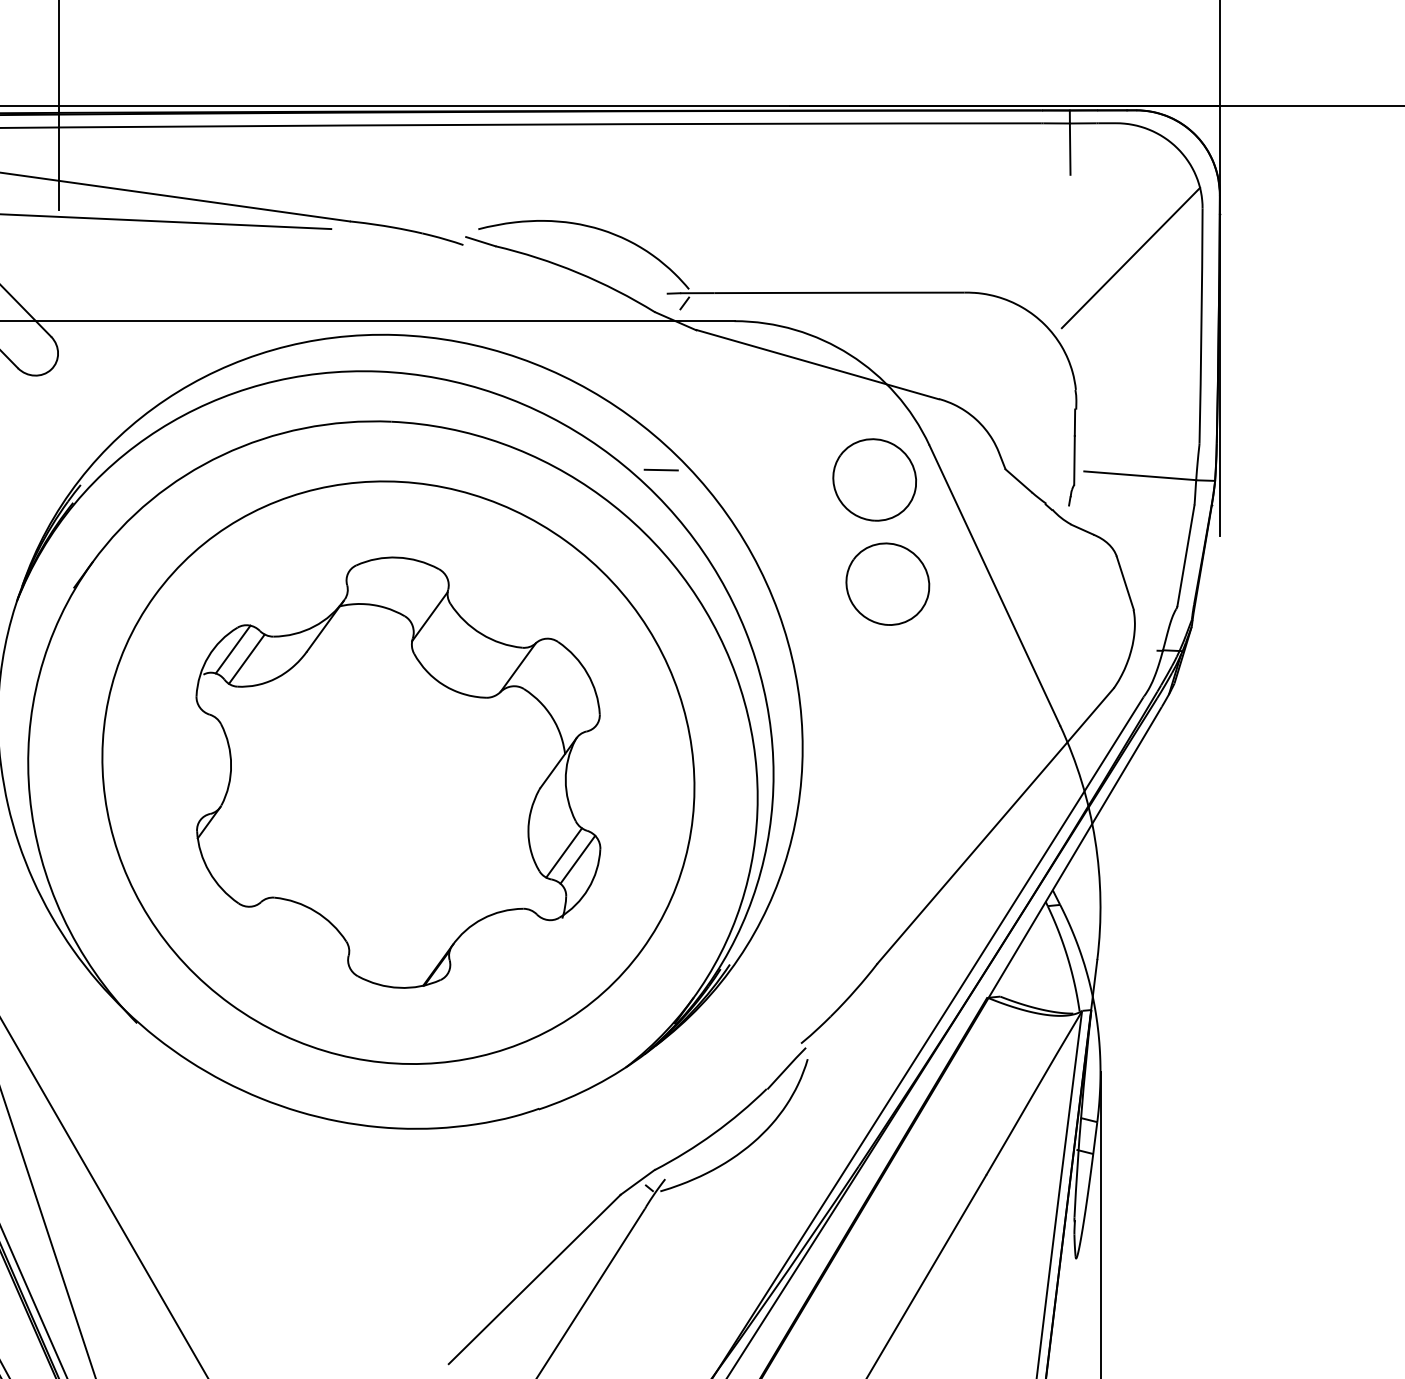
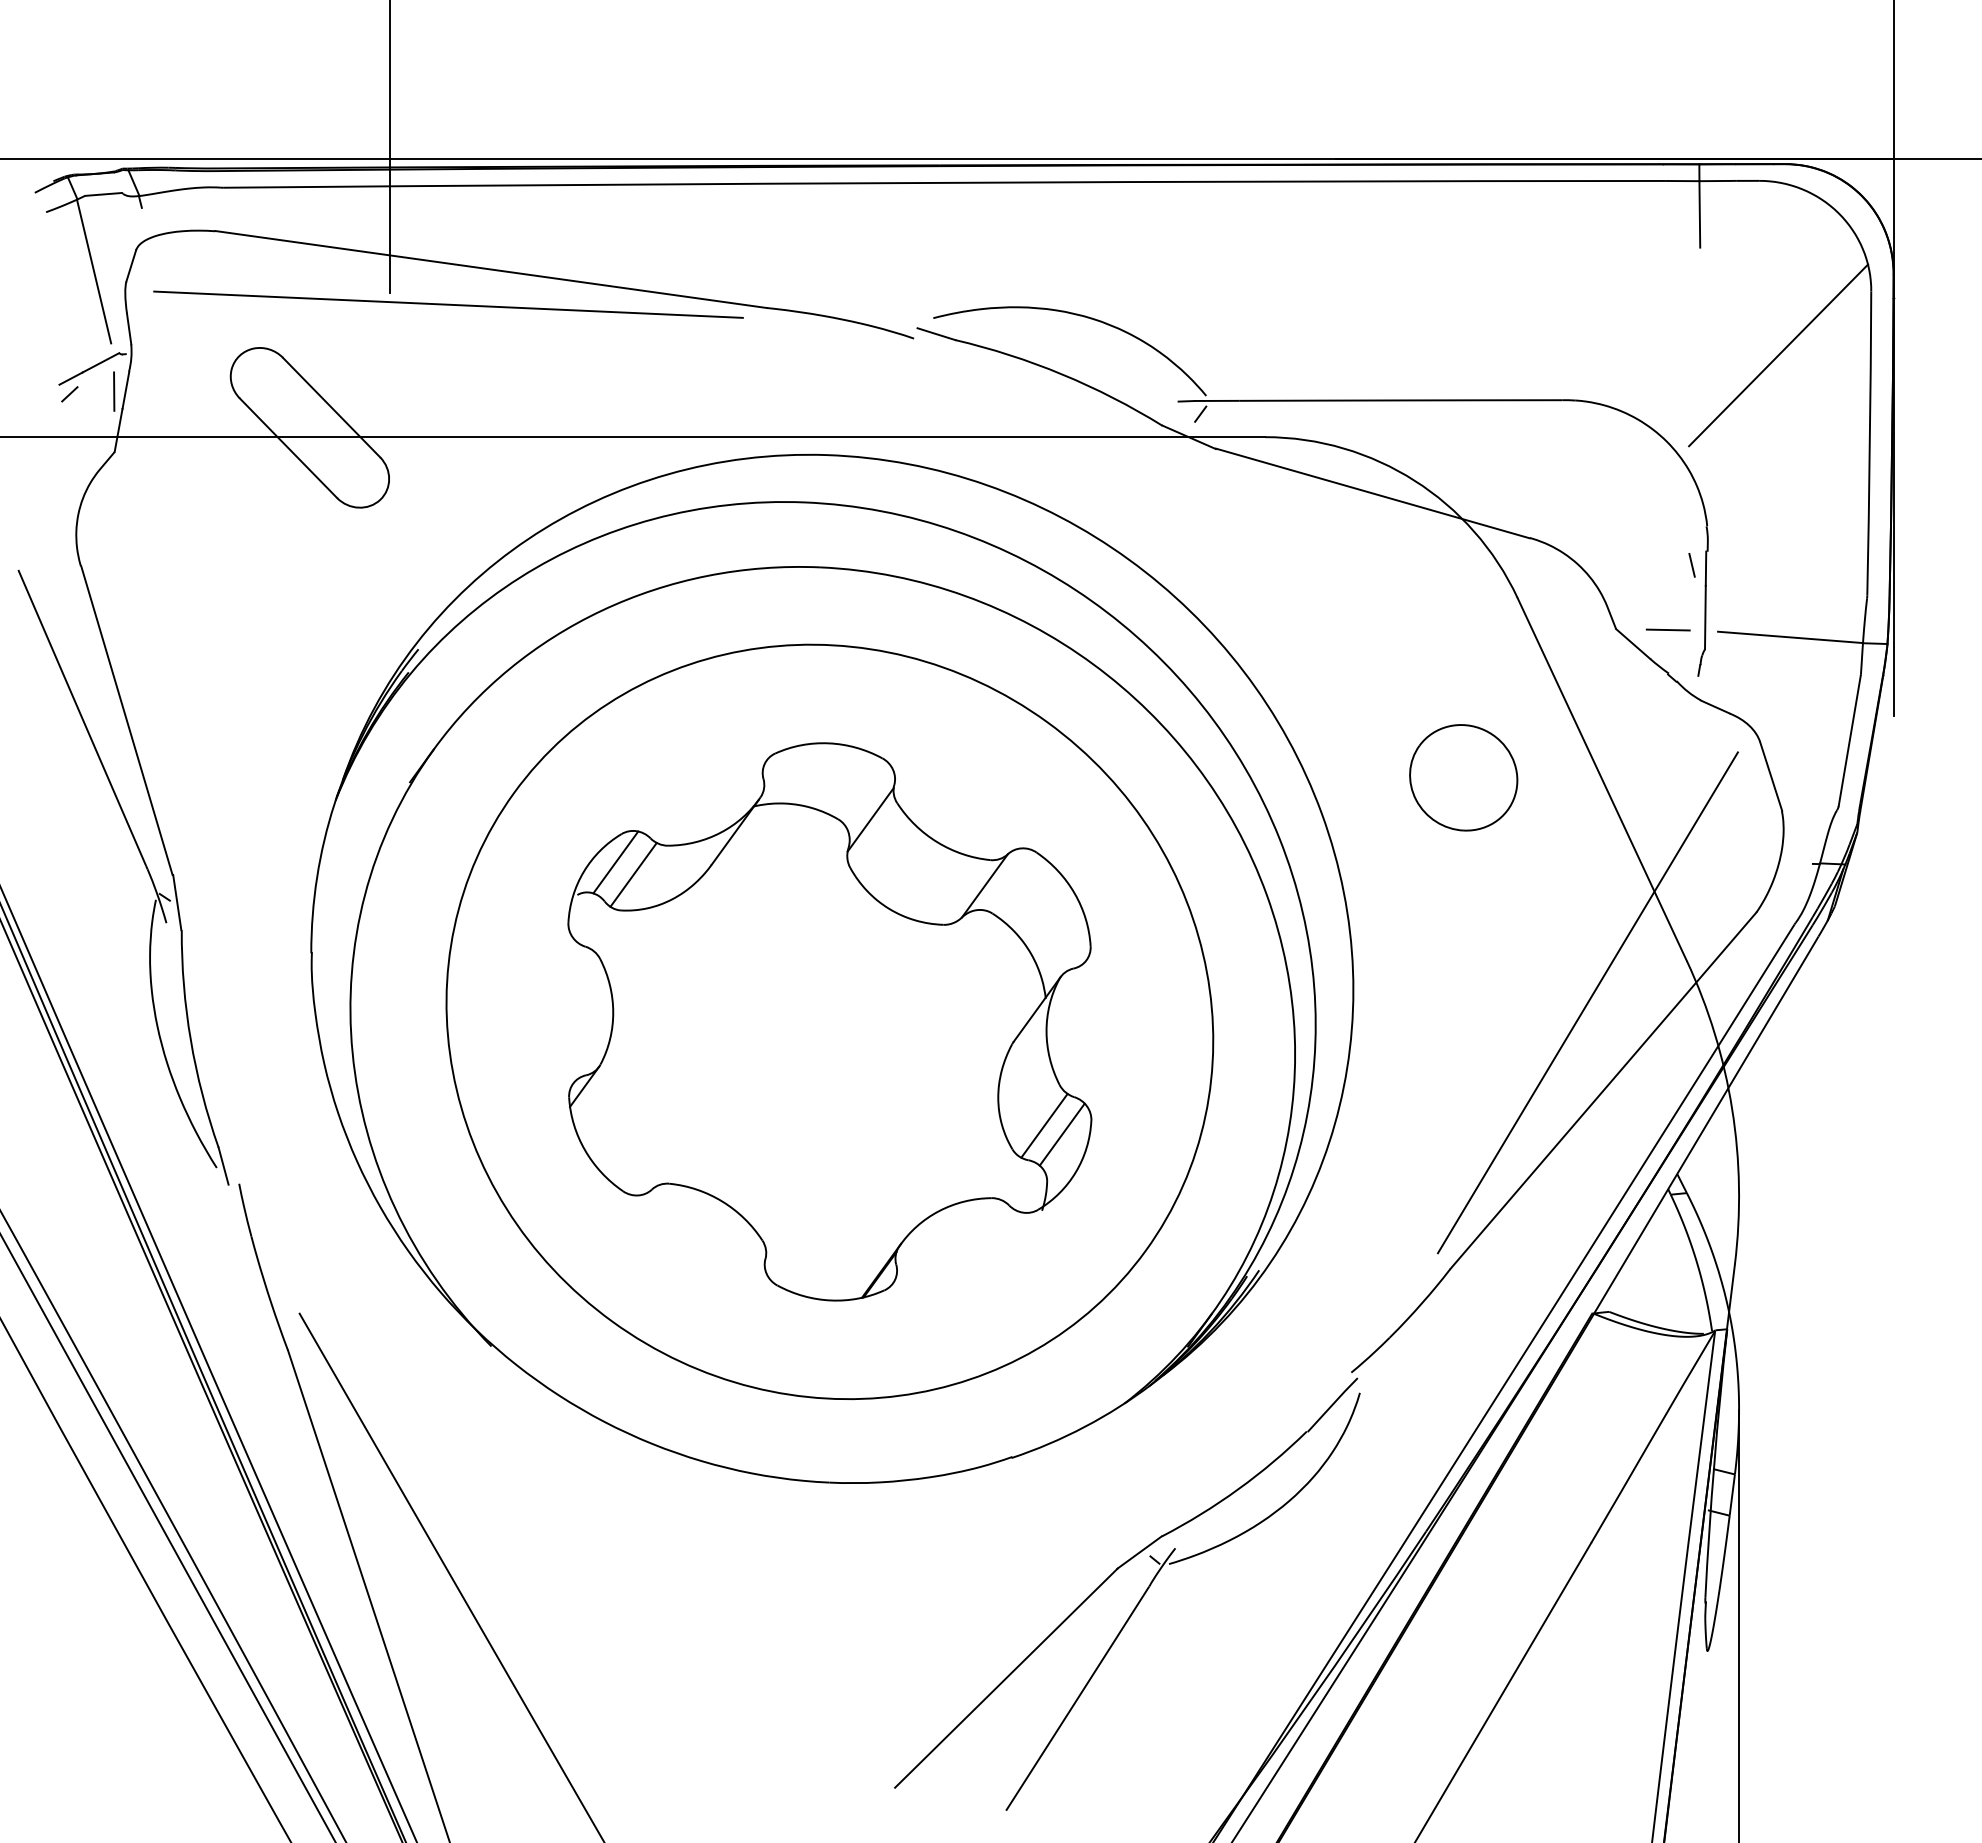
line: (1063, 420) -> (1691, 565), added
line: (660, 469) -> (1667, 629), moved
part: (874, 479) -> (1446, 642), removed
line: (983, 757) -> (1587, 1002), added

